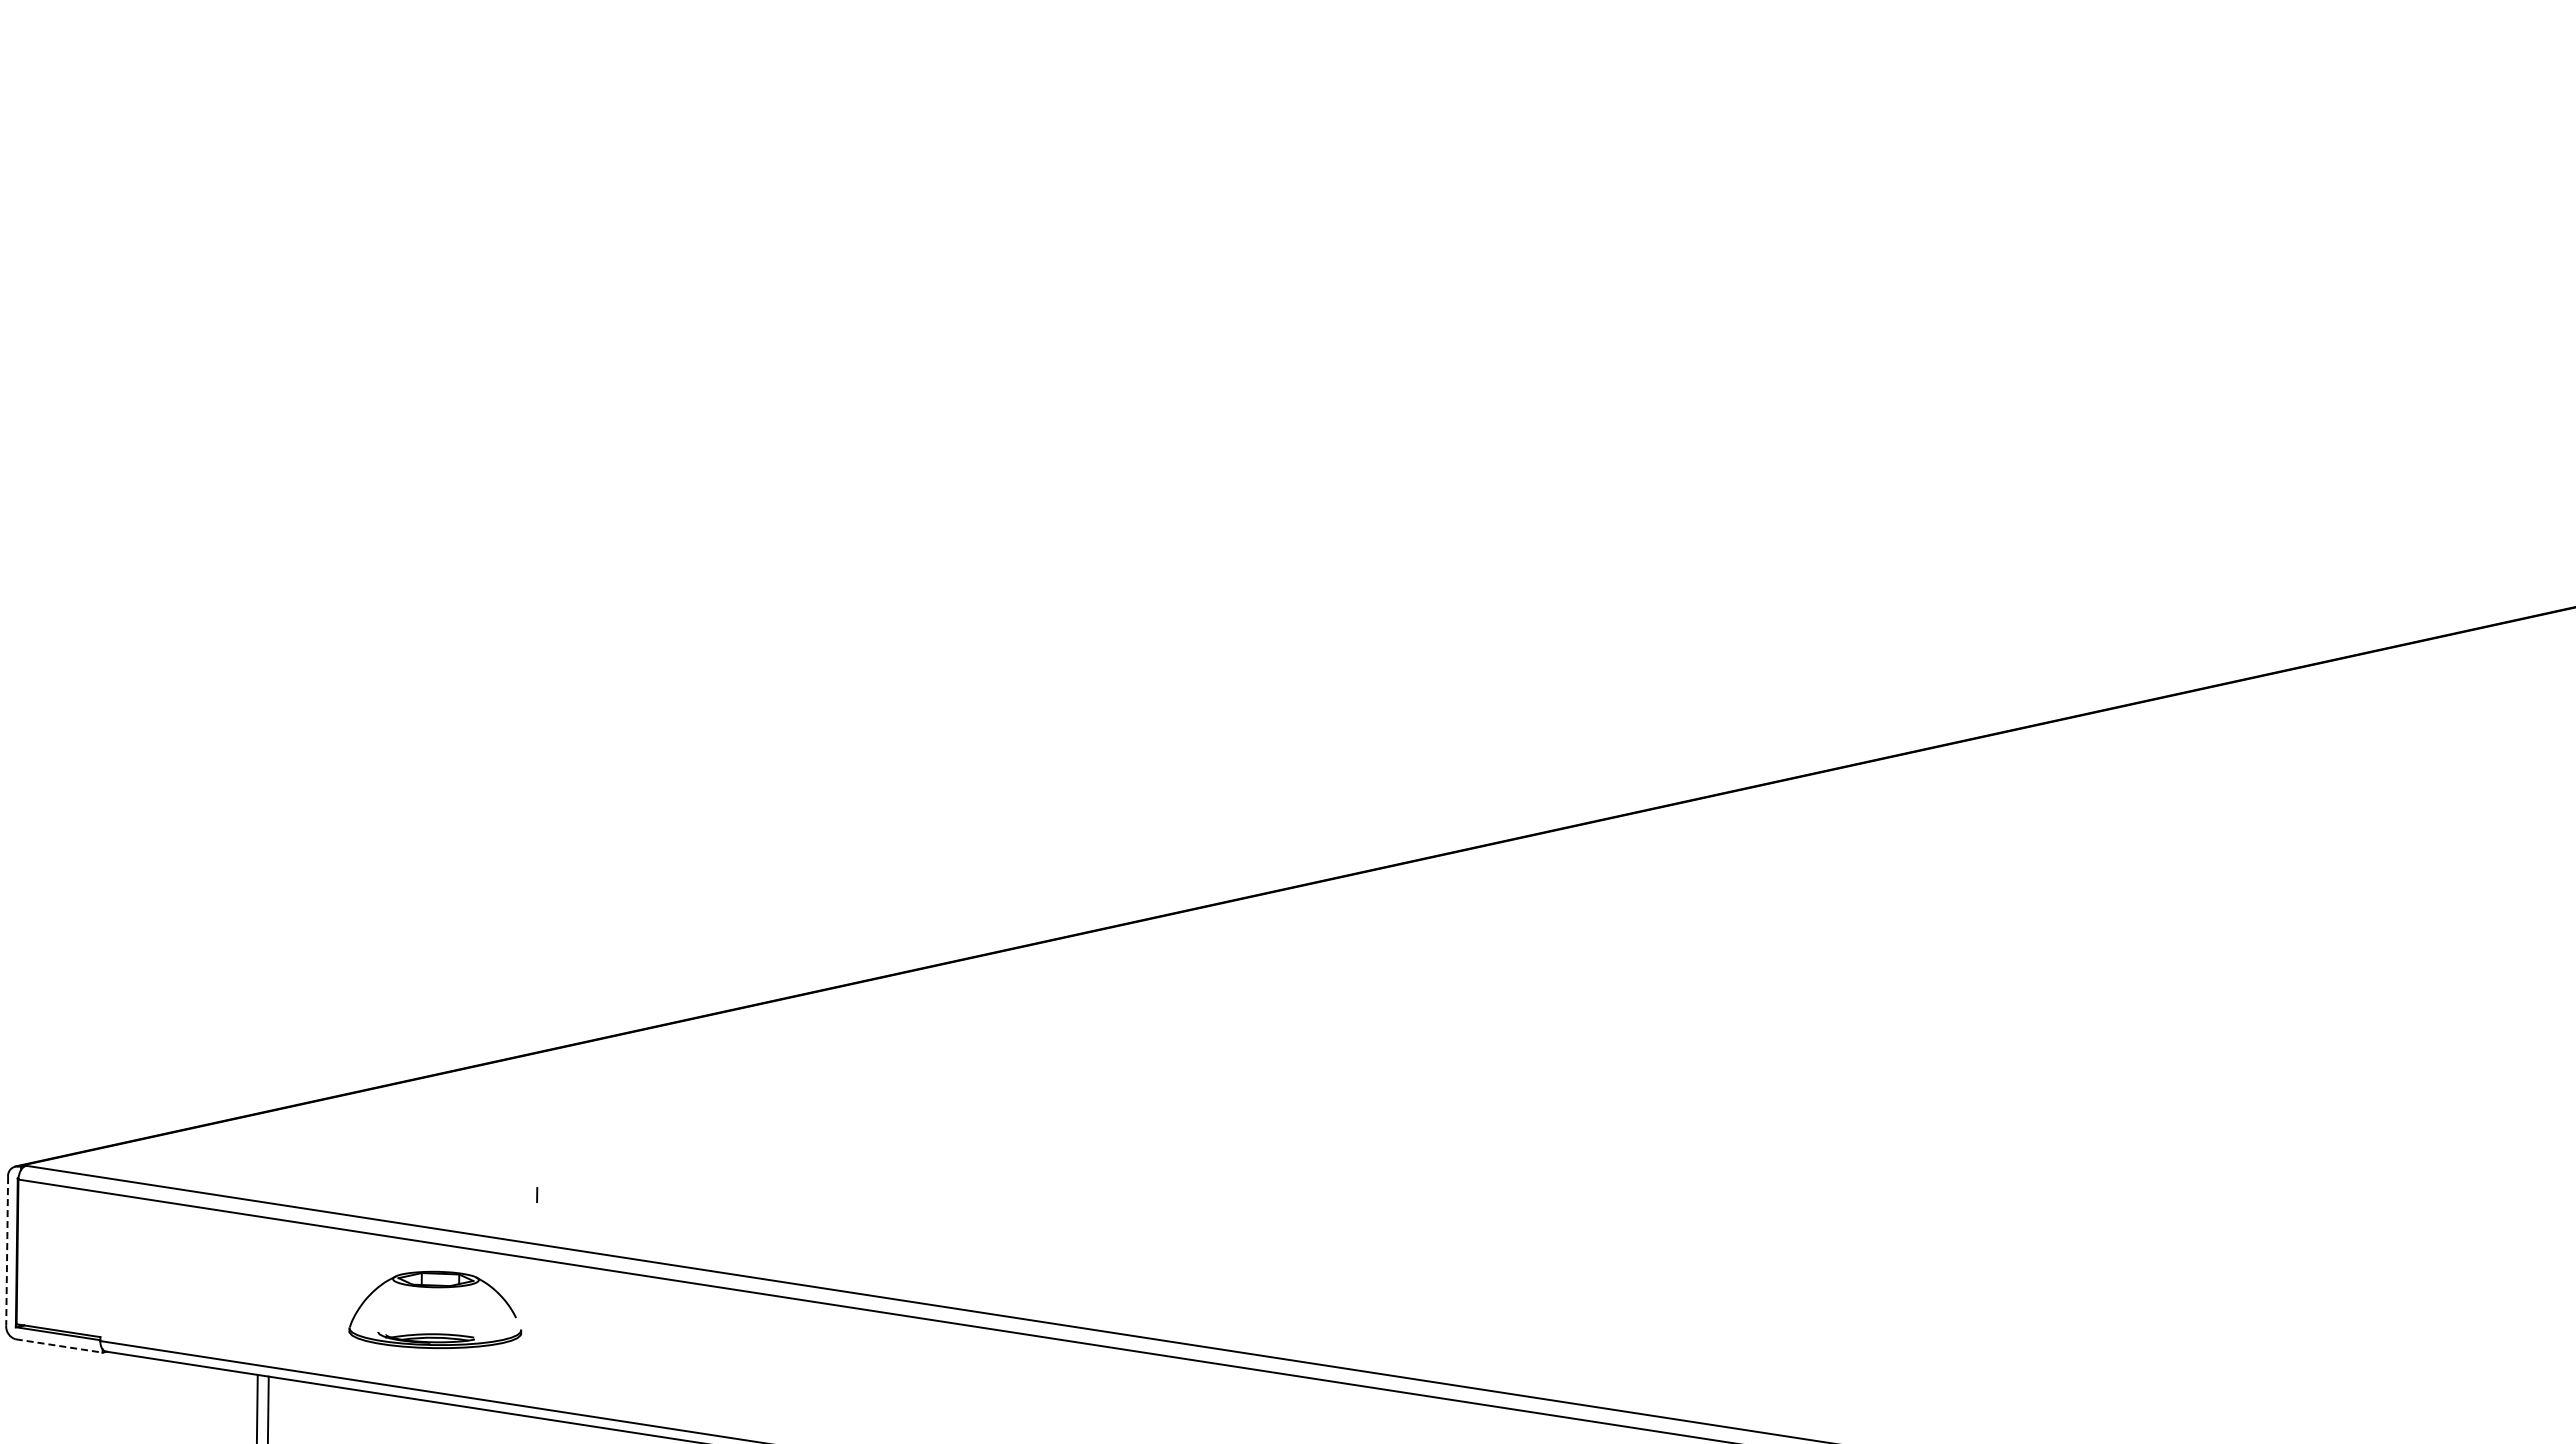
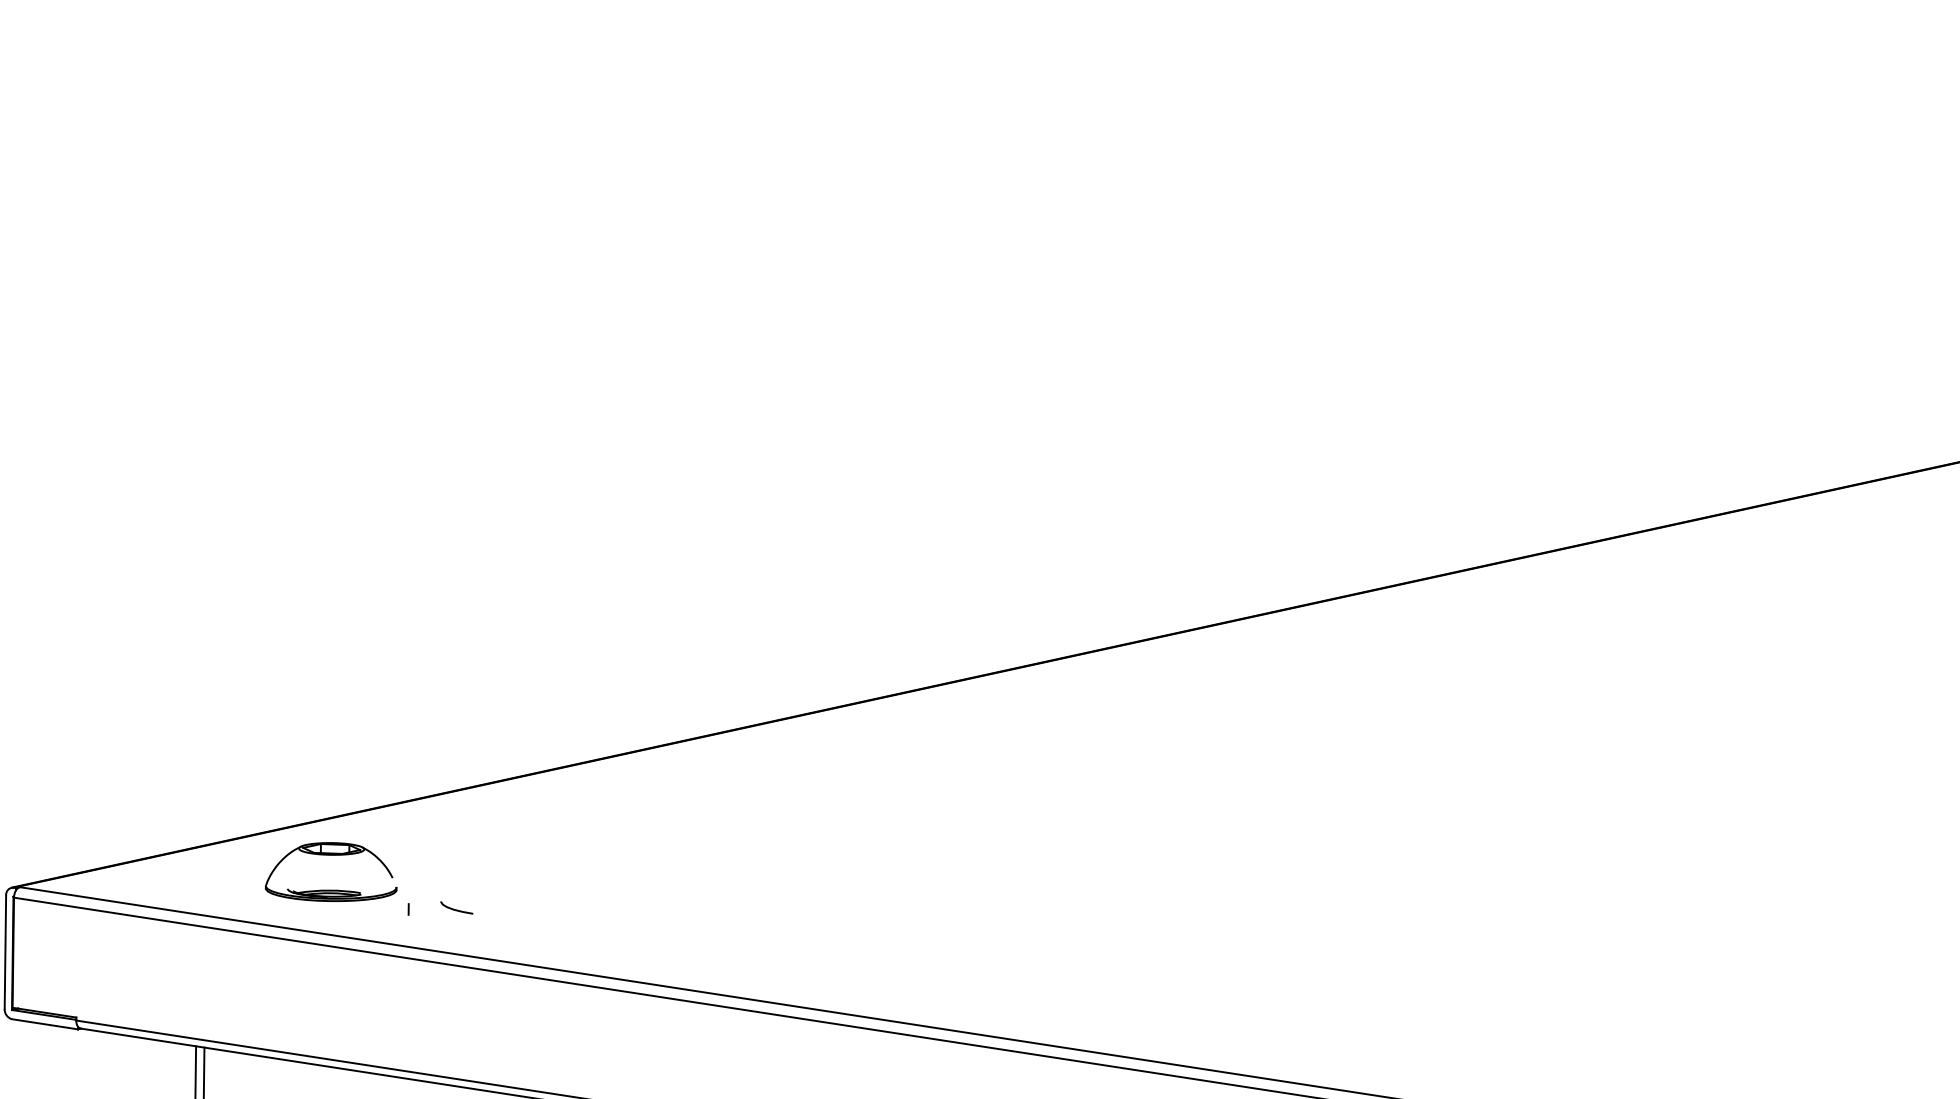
curve: (597, 1194) -> (454, 909), added
line: (7, 1251) -> (5, 952), dashed -> solid
part: (435, 1288) -> (331, 855), moved
line: (59, 1345) -> (45, 1023), dashed -> solid

